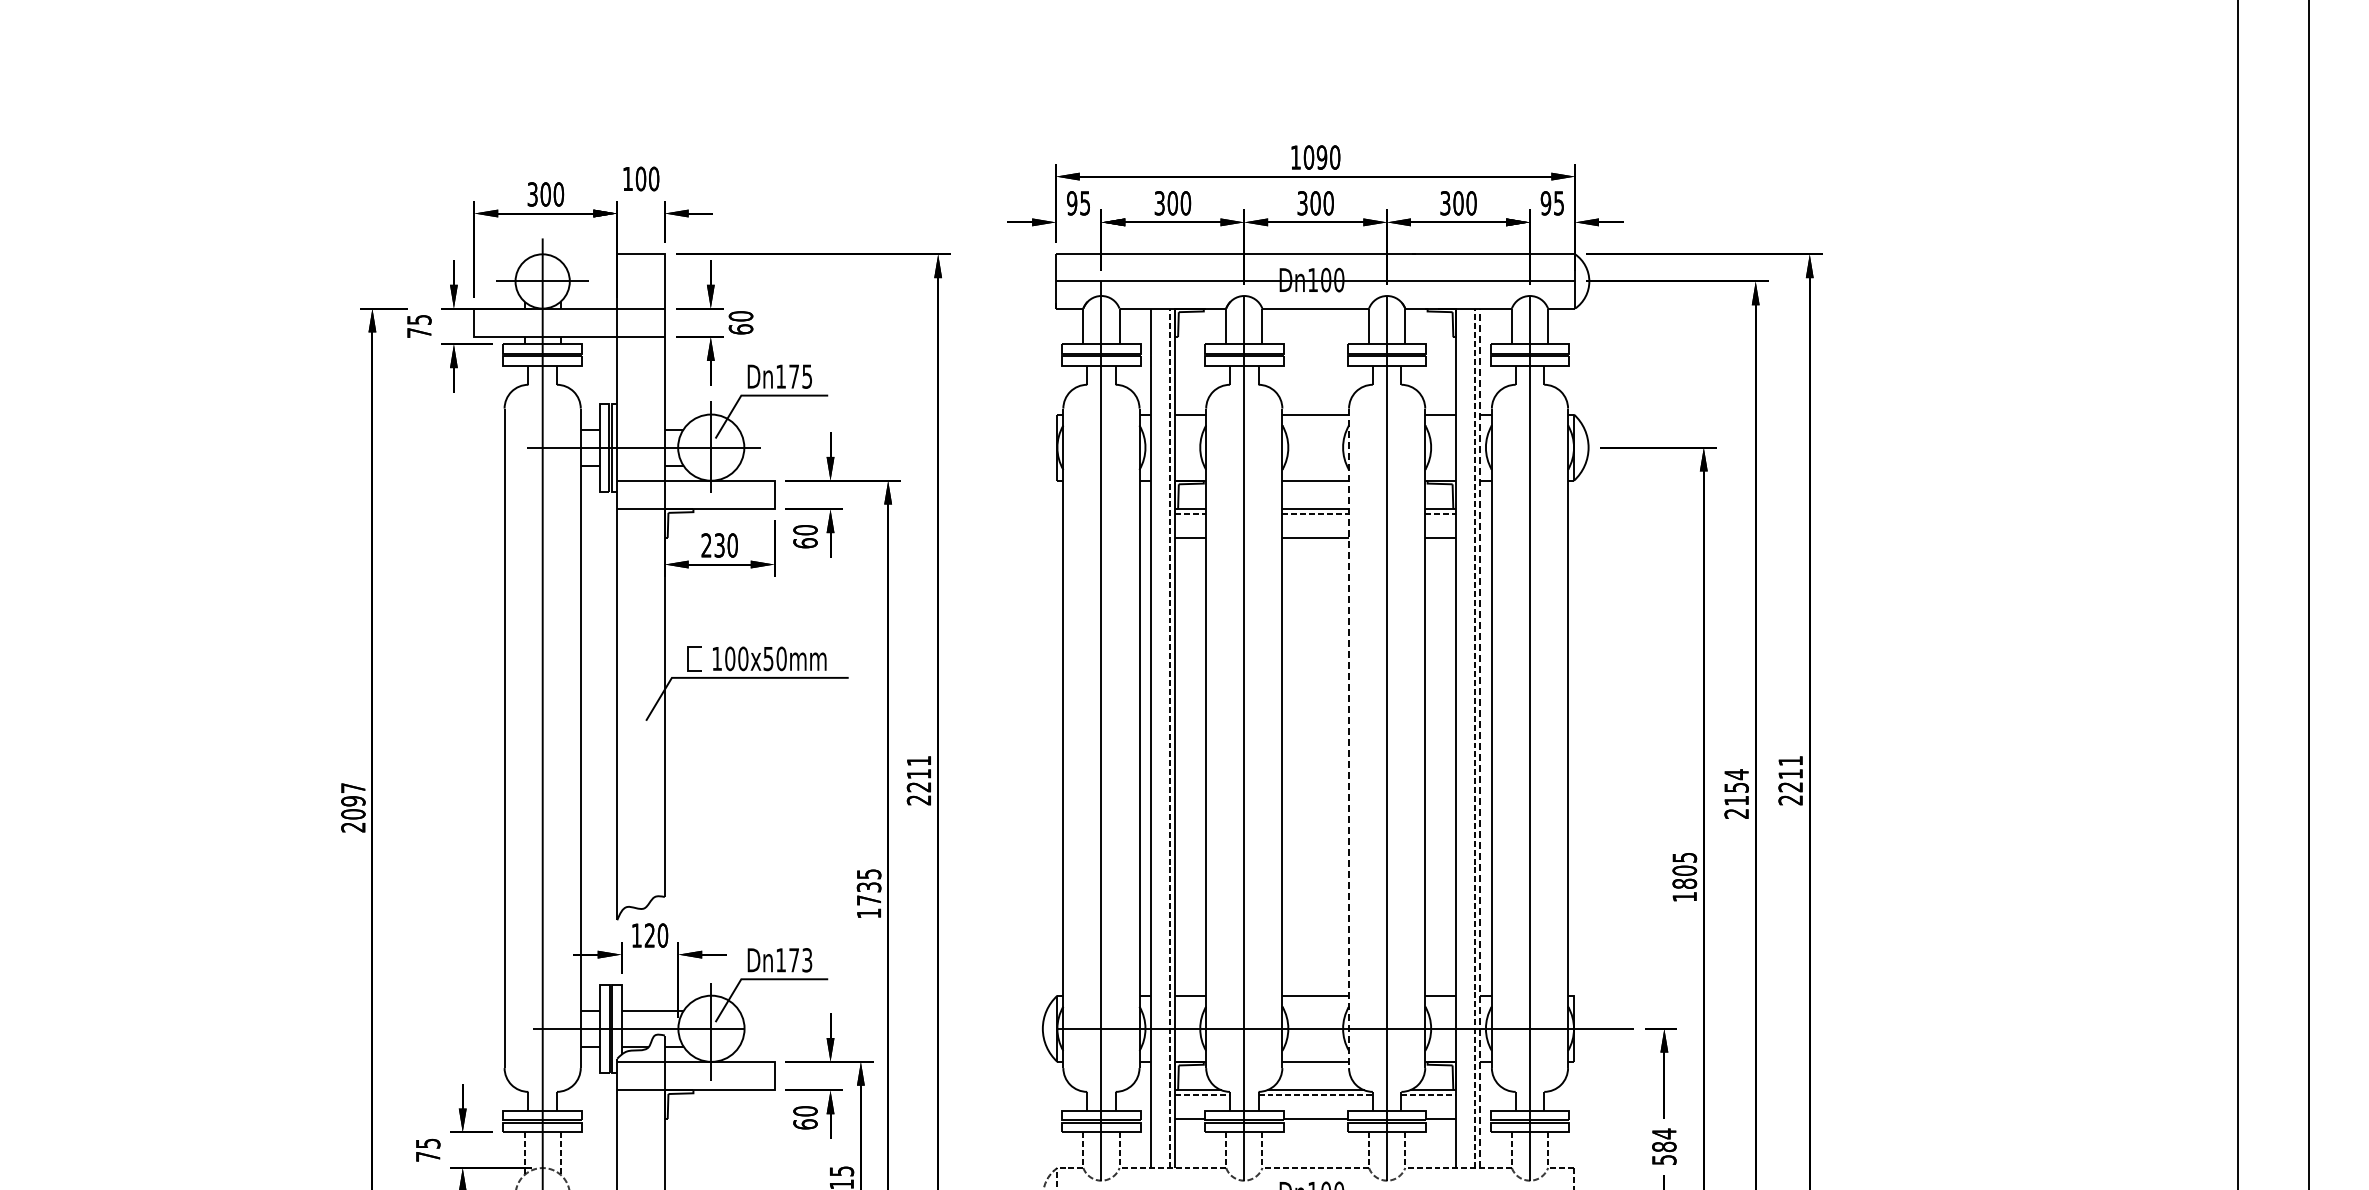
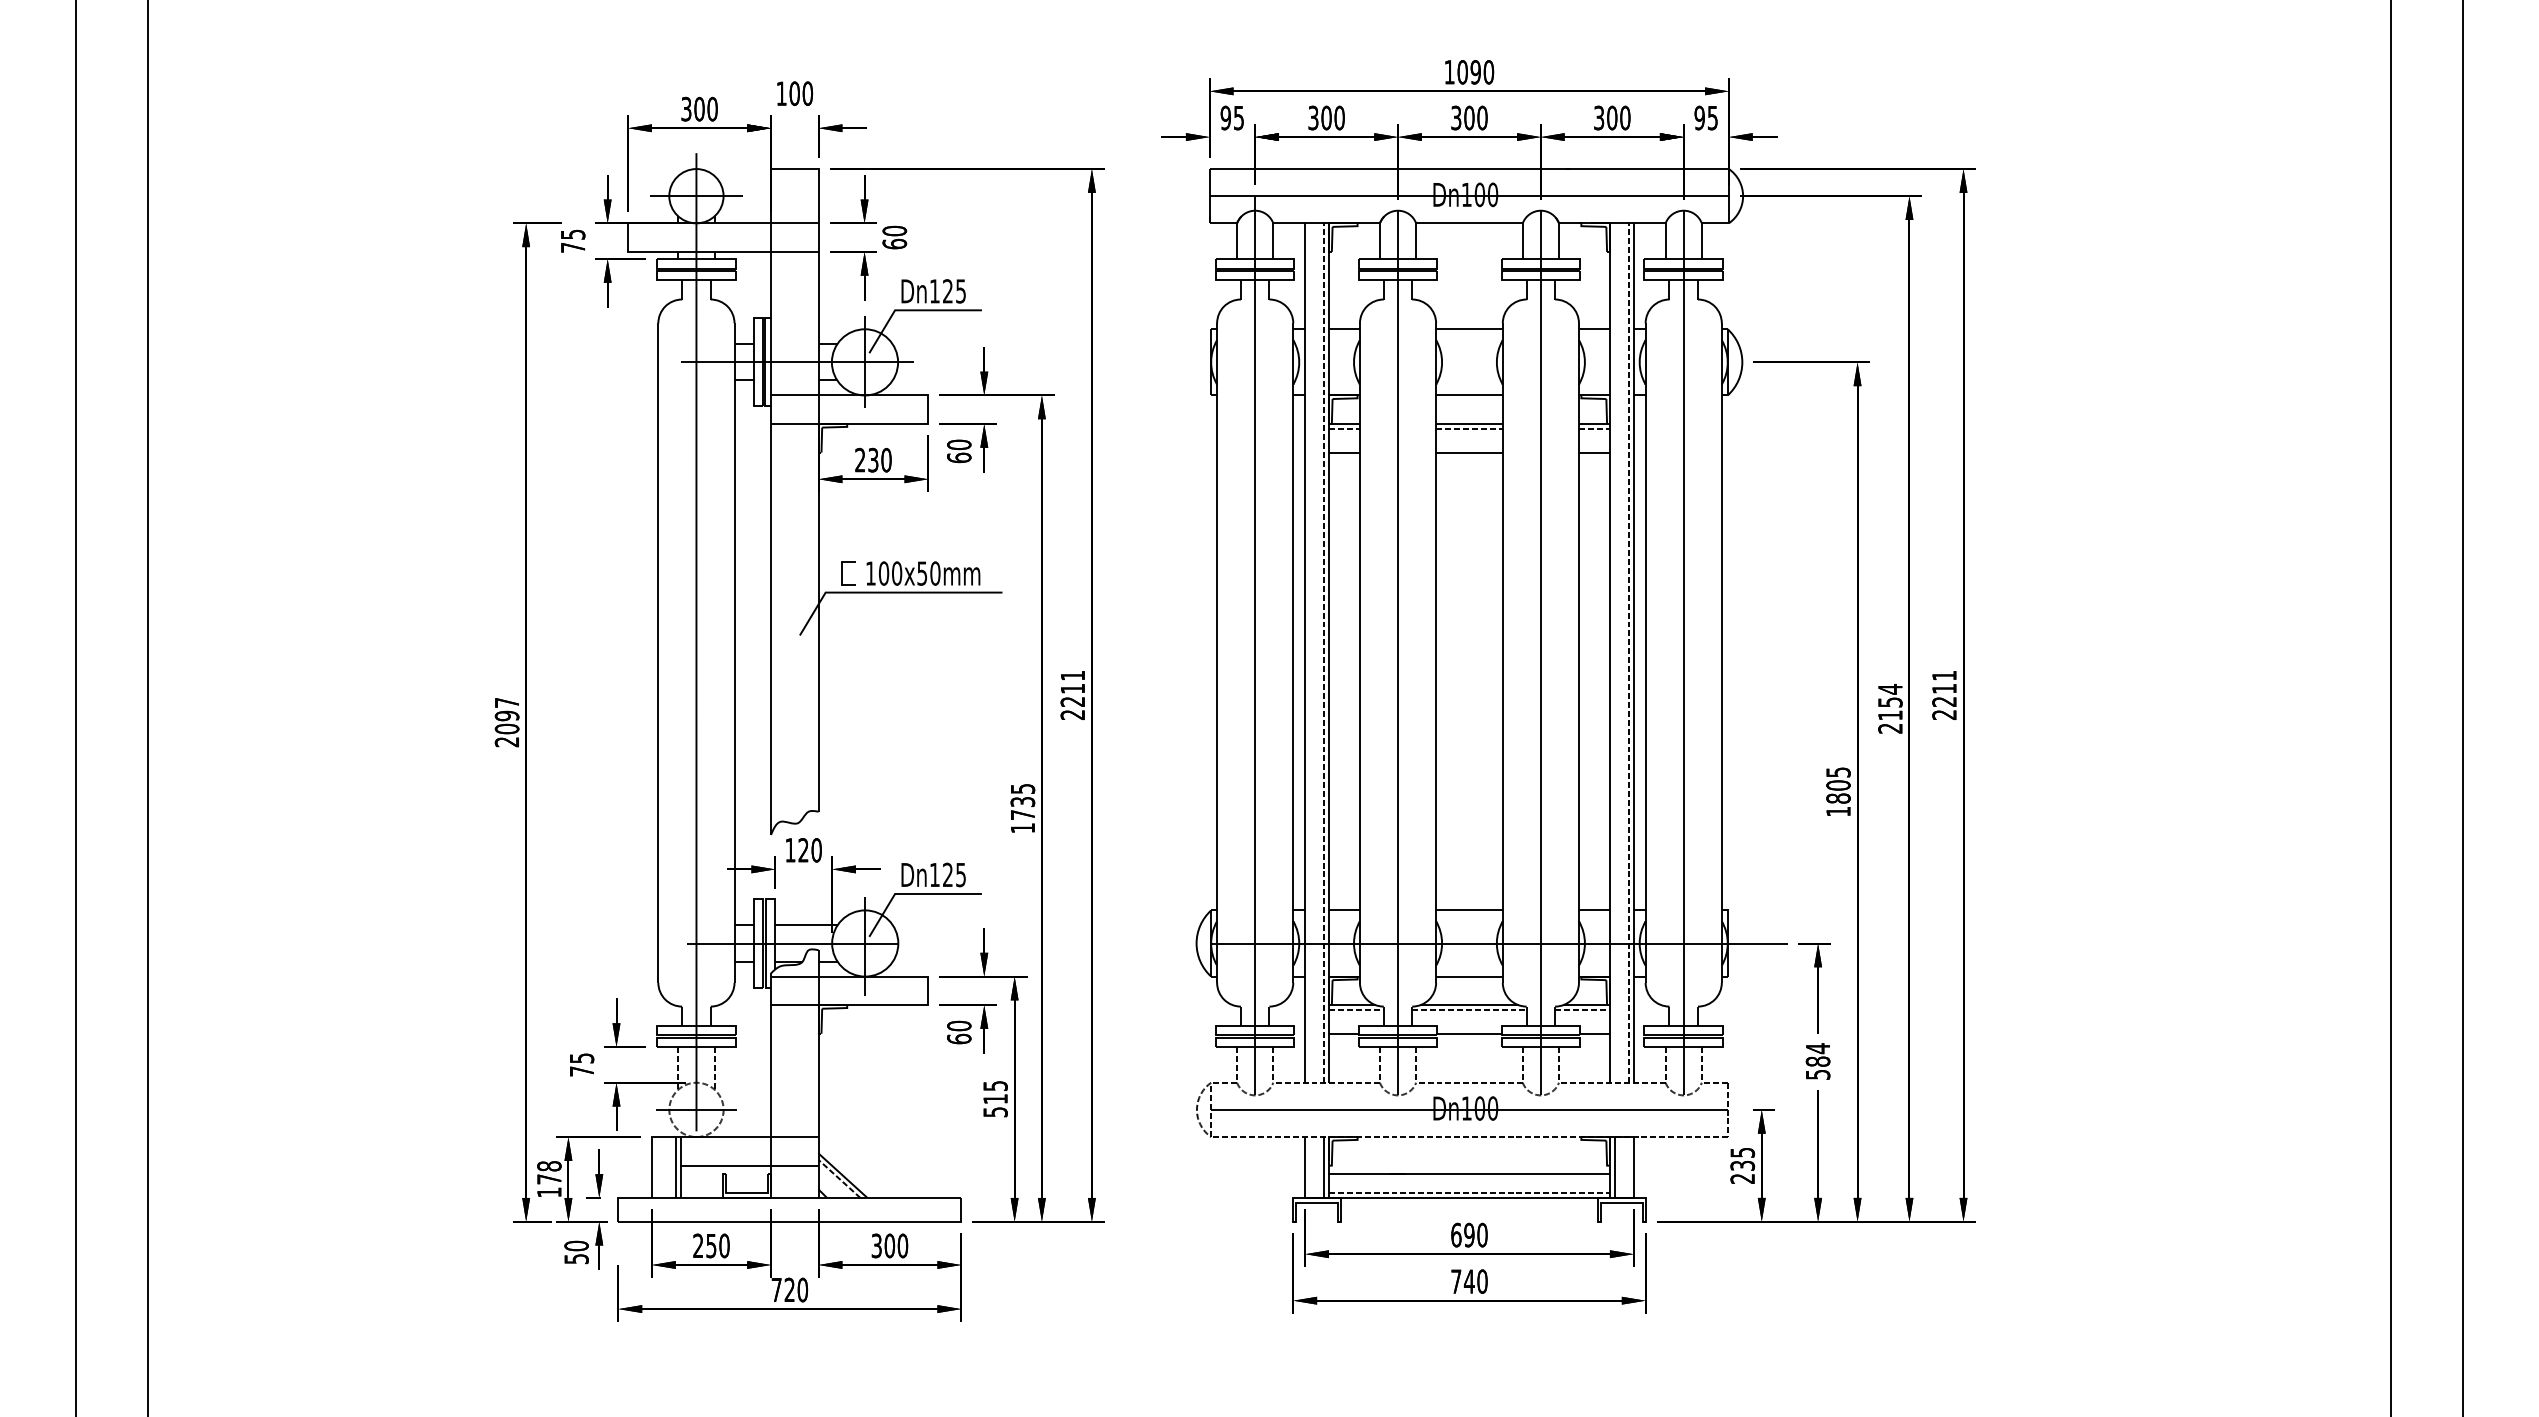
text: (793, 376) -> (947, 291), Dn175 -> Dn125
line: (1348, 738) -> (1502, 653), dashed -> solid
line: (1479, 738) -> (1633, 653), dashed -> solid
text: (800, 959) -> (954, 874), Dn173 -> Dn125

